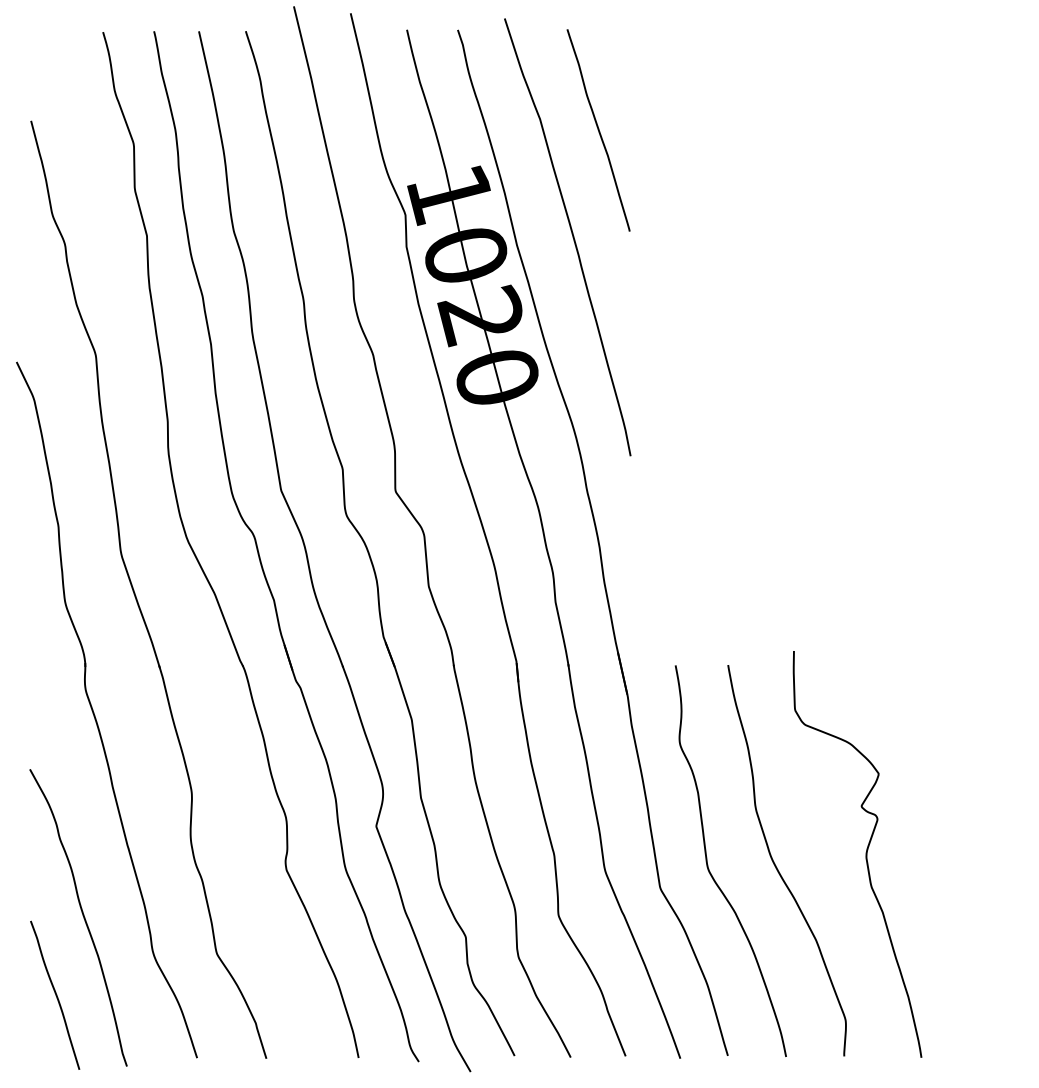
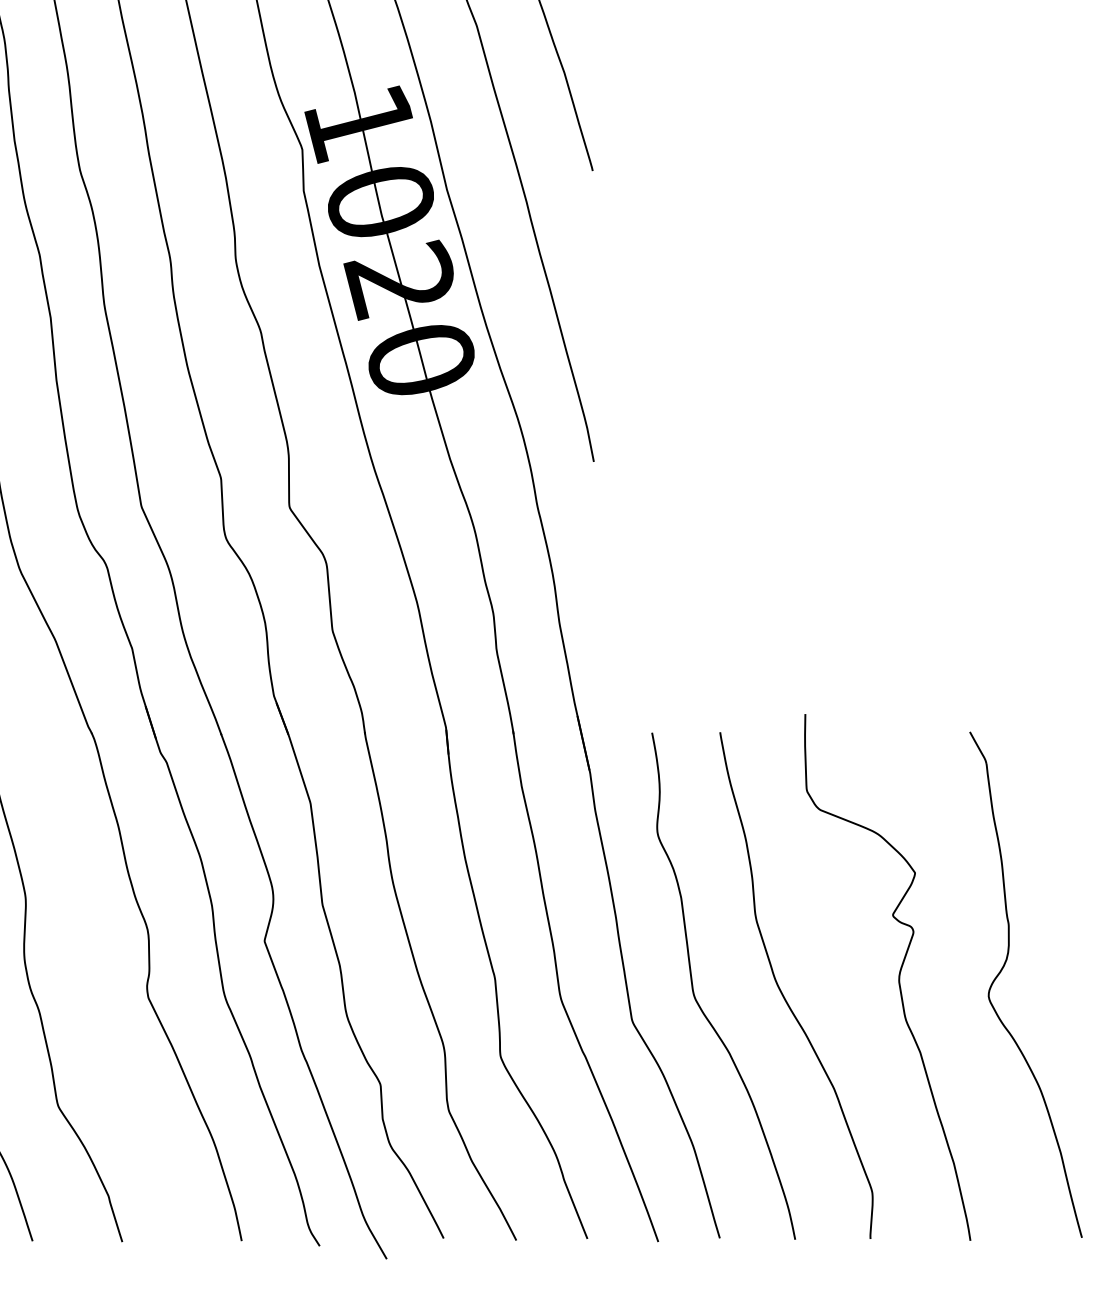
part: (947, 847) -> (1004, 968), added

